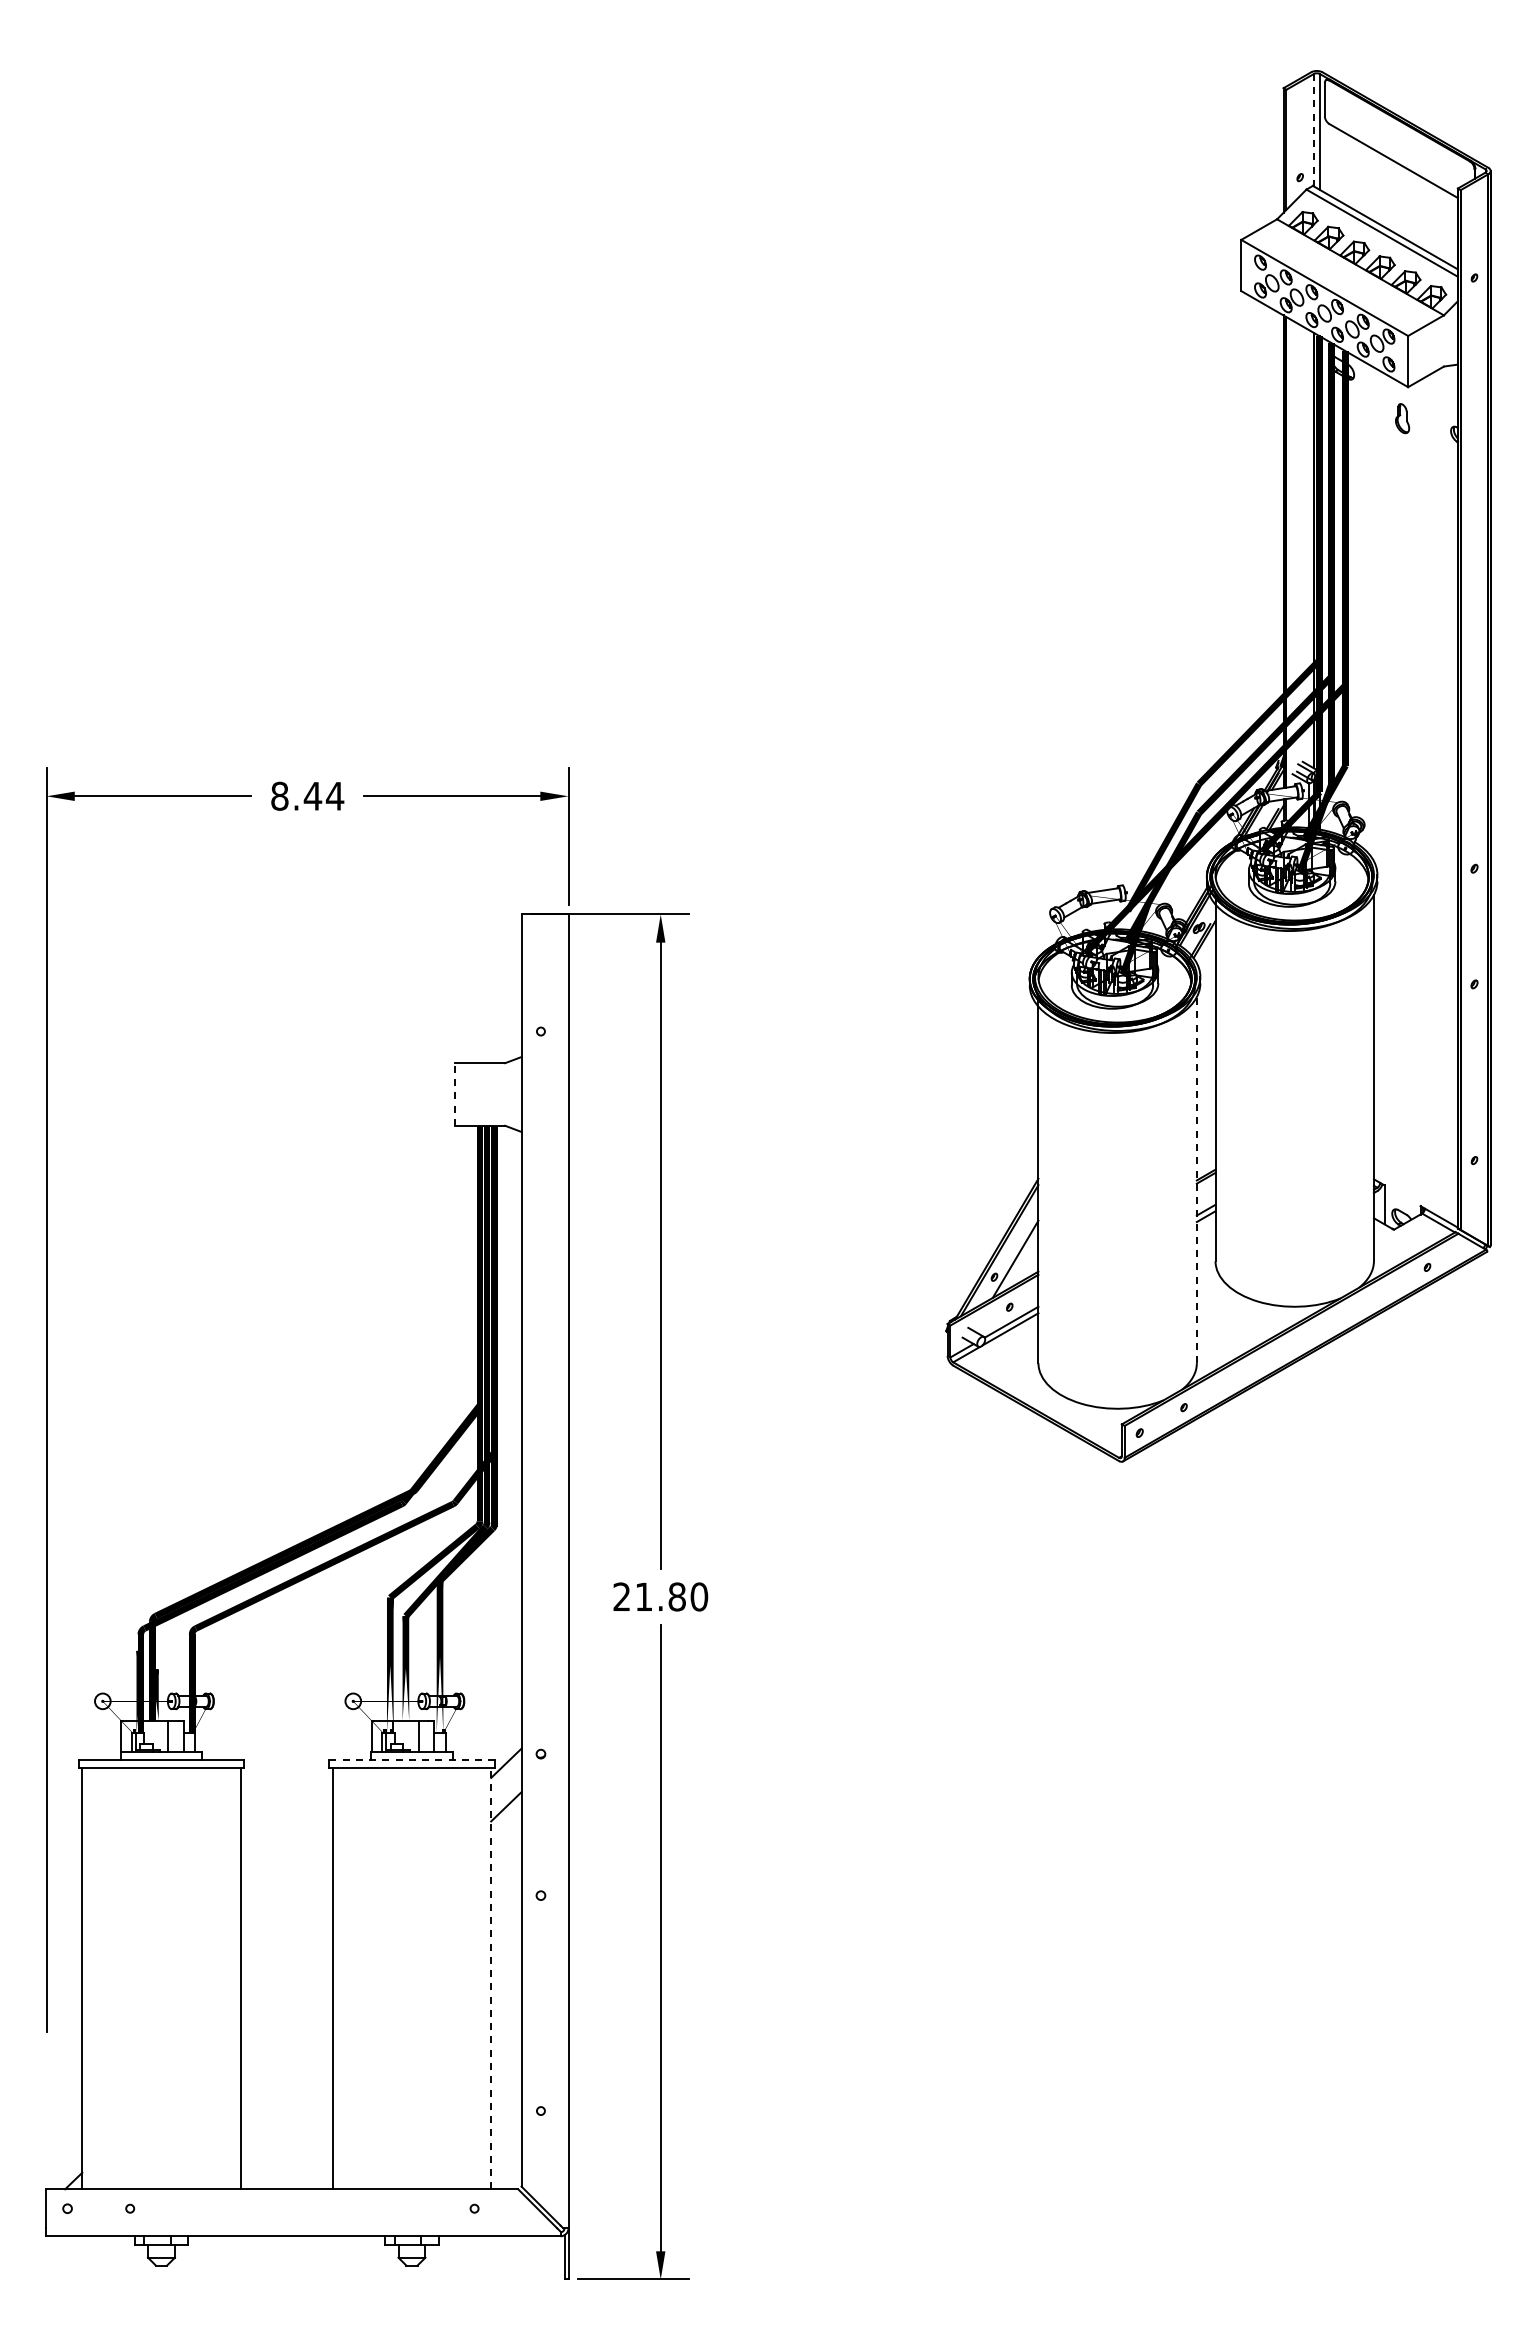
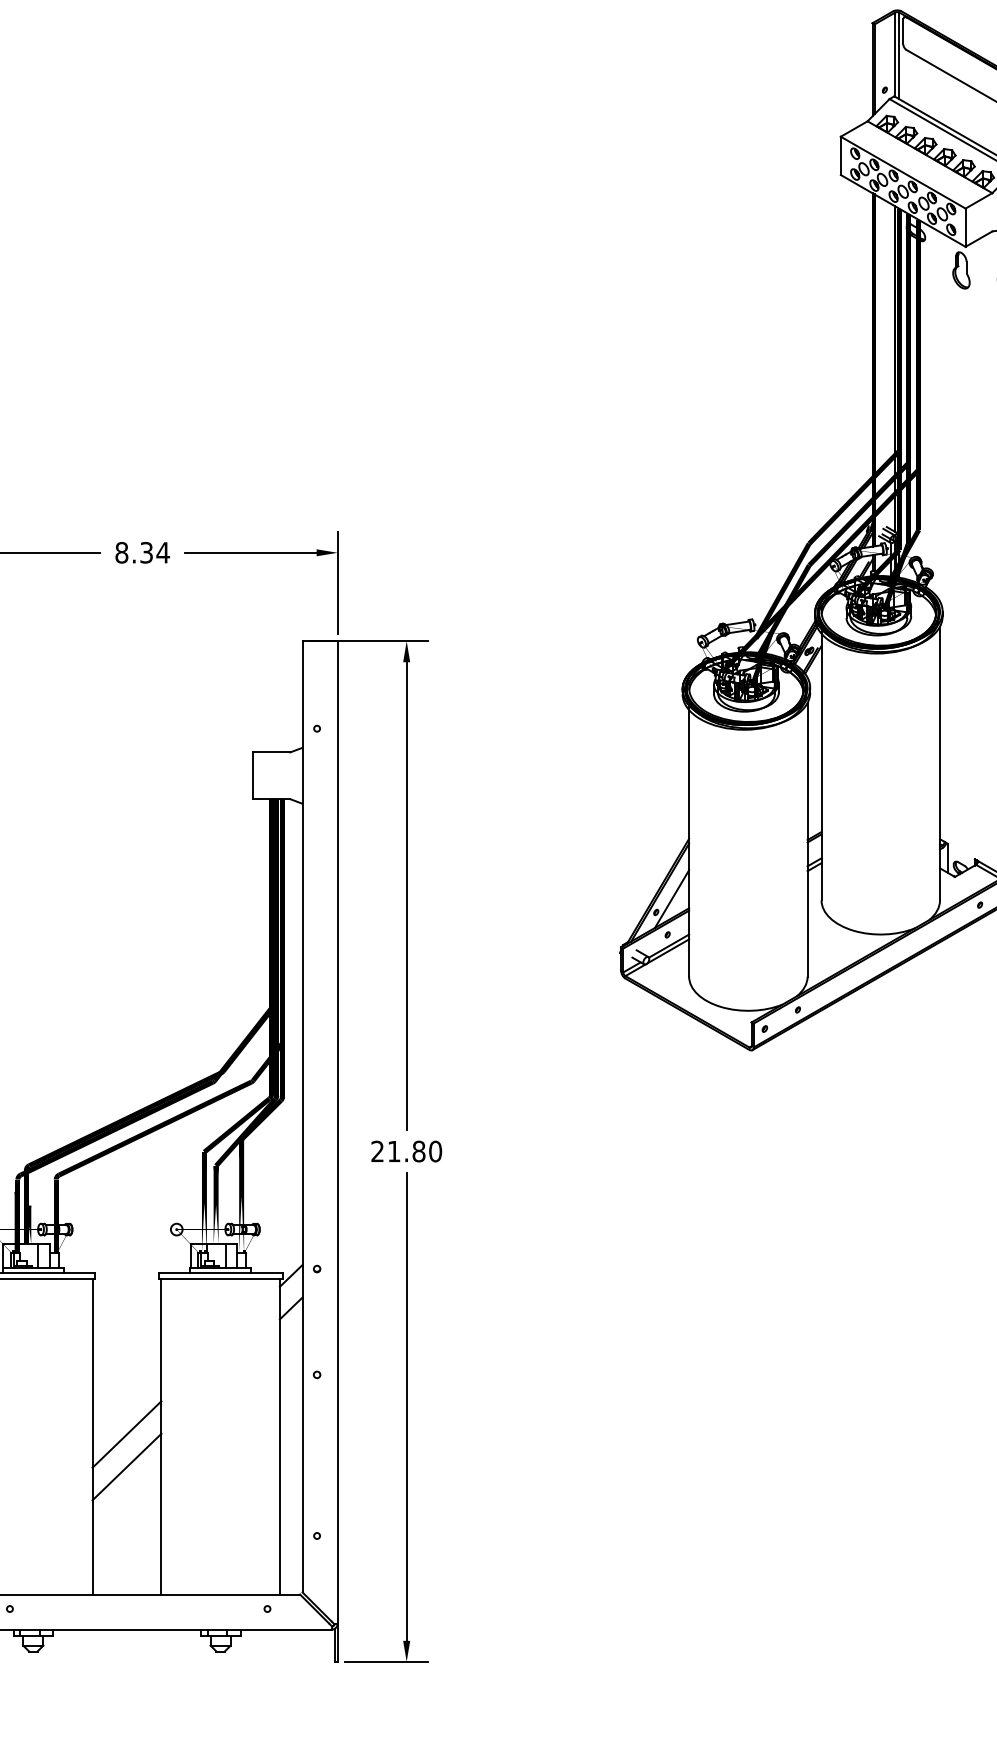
line: (1314, 130) -> (895, 54), dashed -> solid
part: (1402, 418) -> (961, 270), size x1.67
text: (312, 795) -> (146, 552), 8.44 -> 8.34
line: (454, 1093) -> (252, 775), dashed -> solid
line: (1196, 1179) -> (807, 839), dashed -> solid
line: (411, 1759) -> (220, 1273), dashed -> solid
line: (286, 1974) -> (126, 1433), added
line: (491, 1978) -> (280, 1436), dashed -> solid
line: (286, 2018) -> (126, 1466), added

